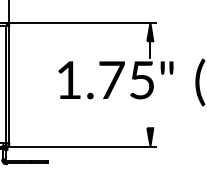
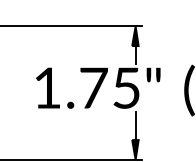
line: (150, 115) -> (135, 126), added

